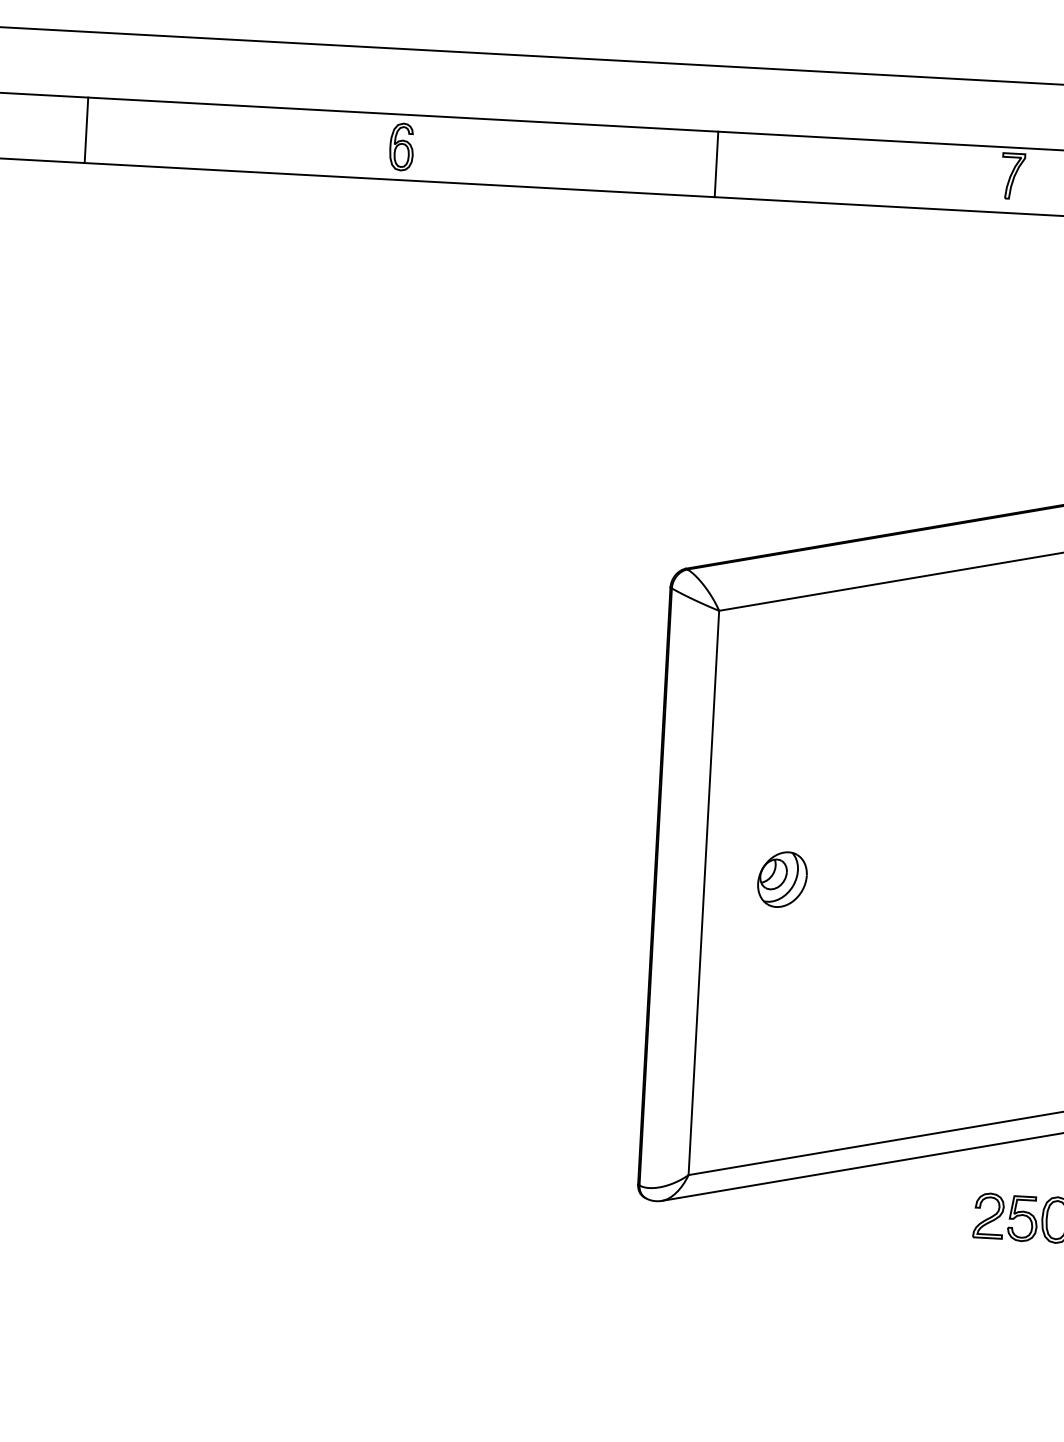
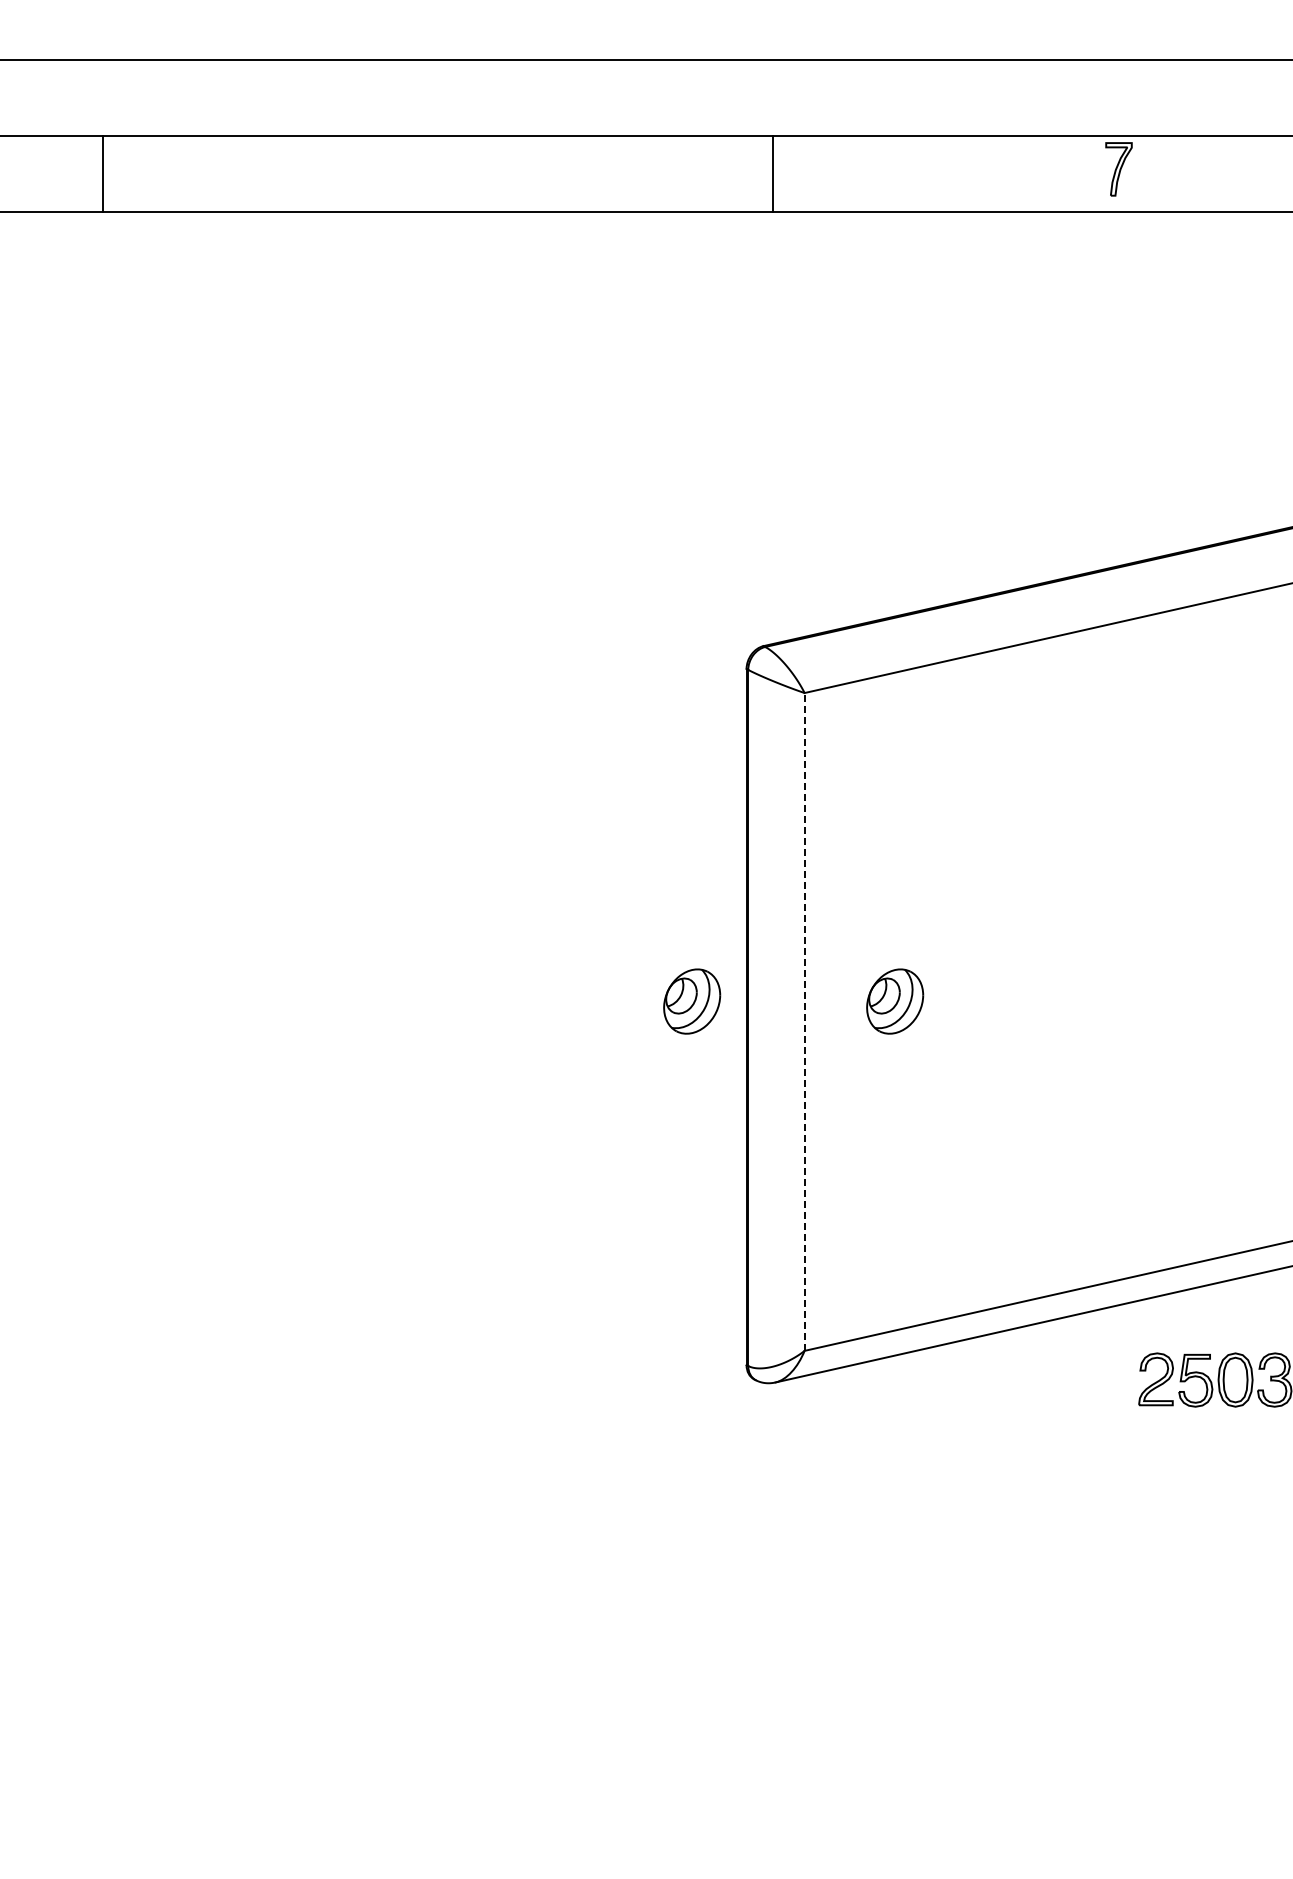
line: (86, 130) -> (102, 174), moved
part: (401, 146) -> (406, 173), removed
part: (608, 870) -> (692, 1001), added
line: (703, 892) -> (804, 1021), solid -> dashed

